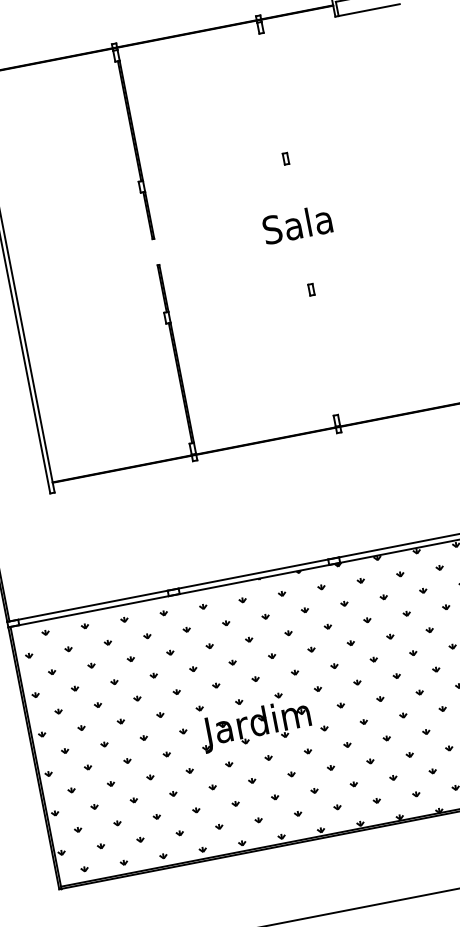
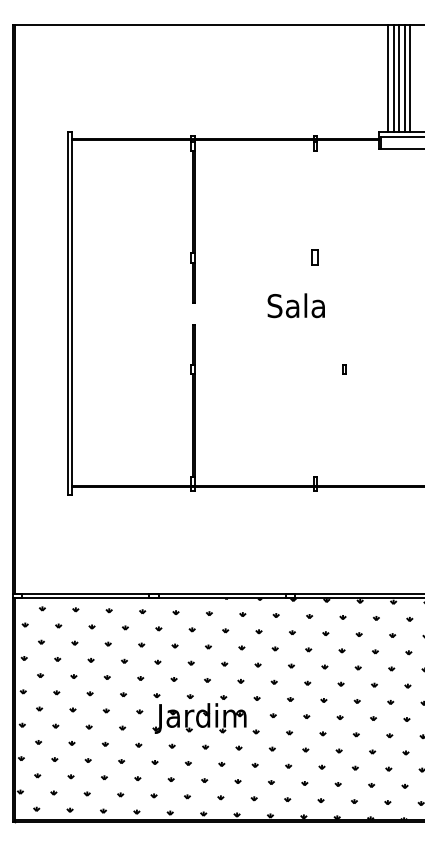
part: (285, 158) -> (315, 257), size x1.6
text: (296, 224) -> (295, 305), moved
part: (311, 289) -> (344, 369), moved

